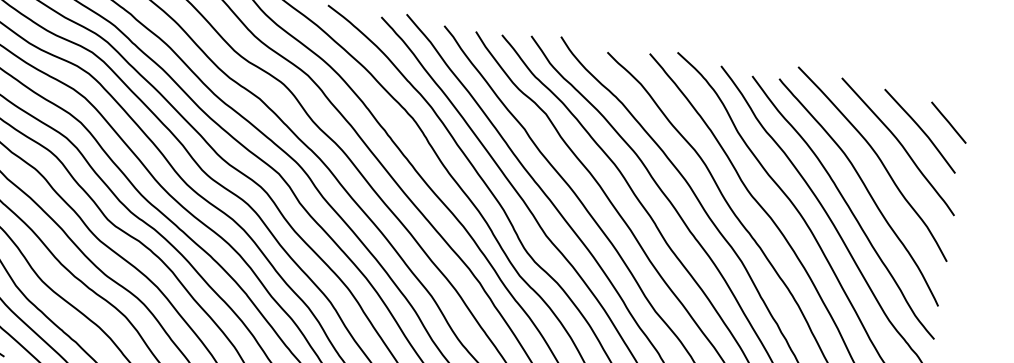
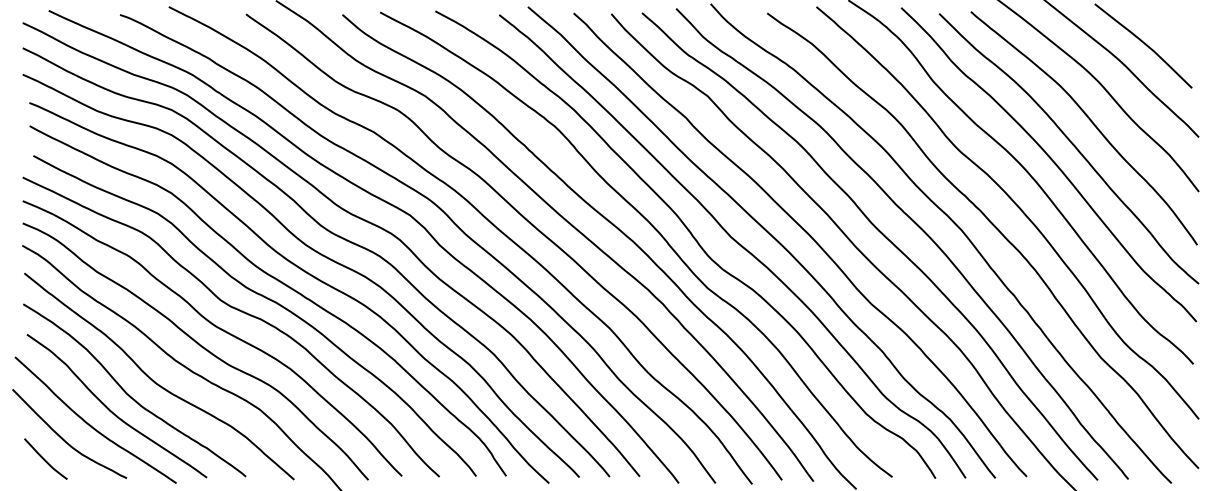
line: (949, 122) -> (1175, 30), removed

